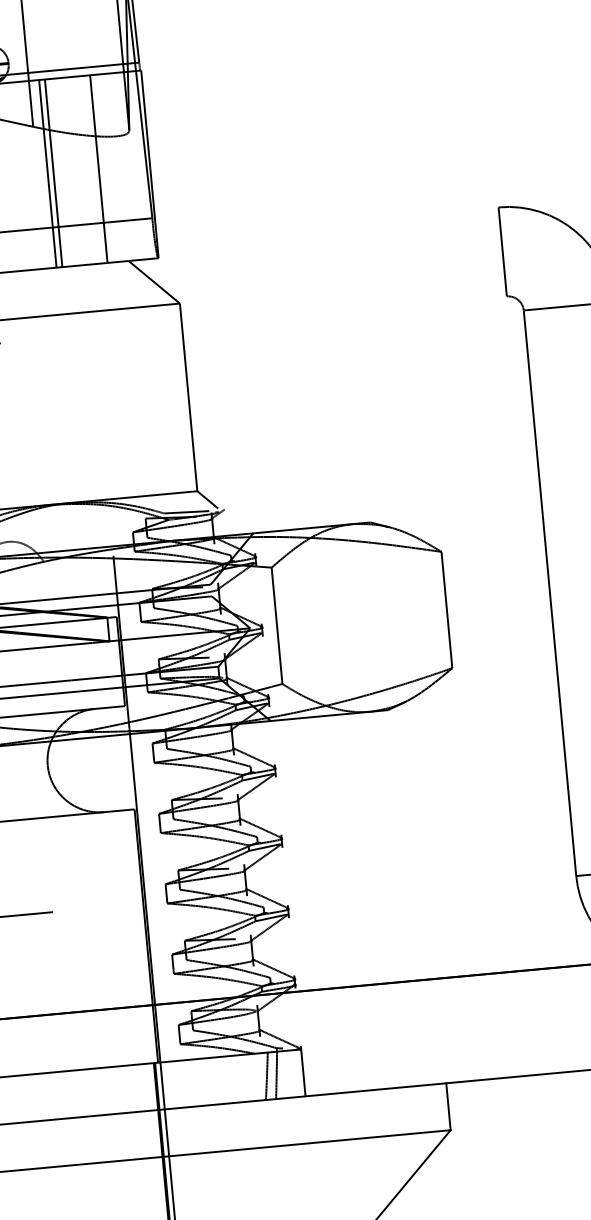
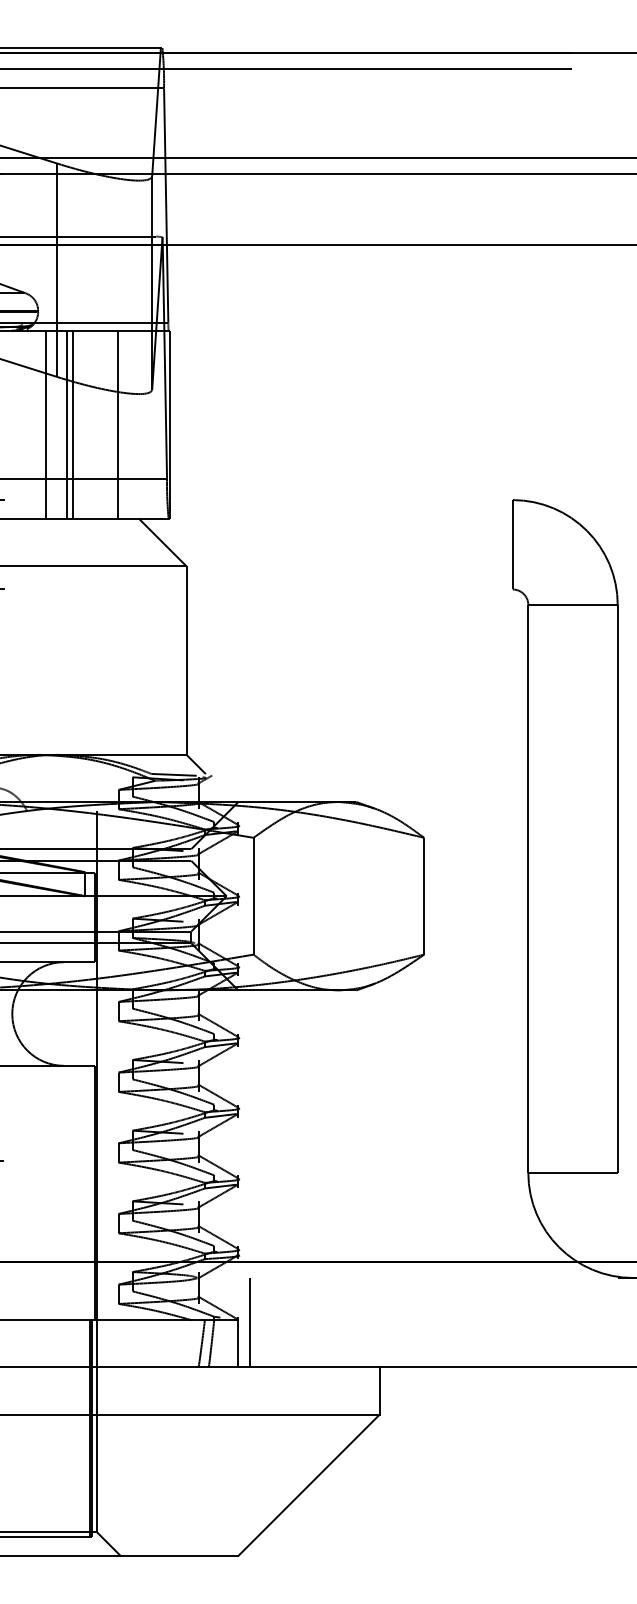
line: (27, 175) -> (46, 424), added
line: (312, 1050) -> (249, 1322), added

